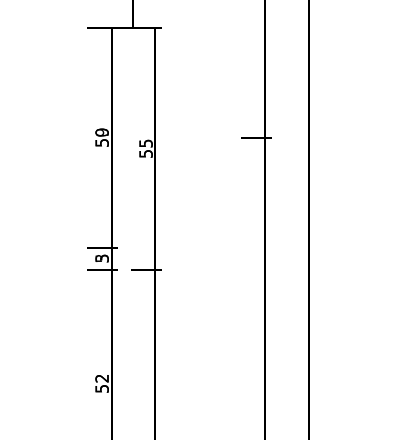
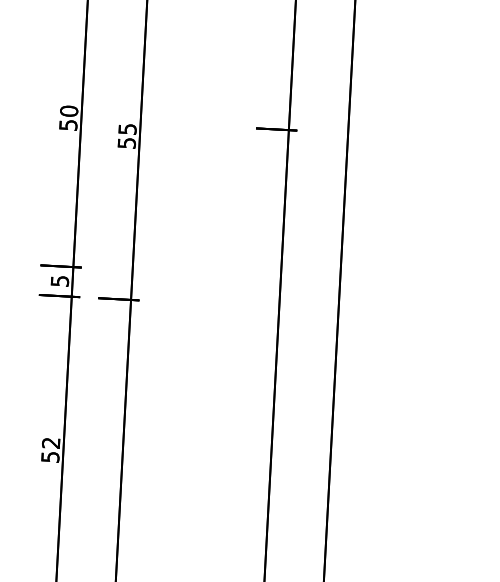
text: (101, 132) -> (68, 111), 59 -> 50
text: (101, 258) -> (59, 281), 3 -> 5

